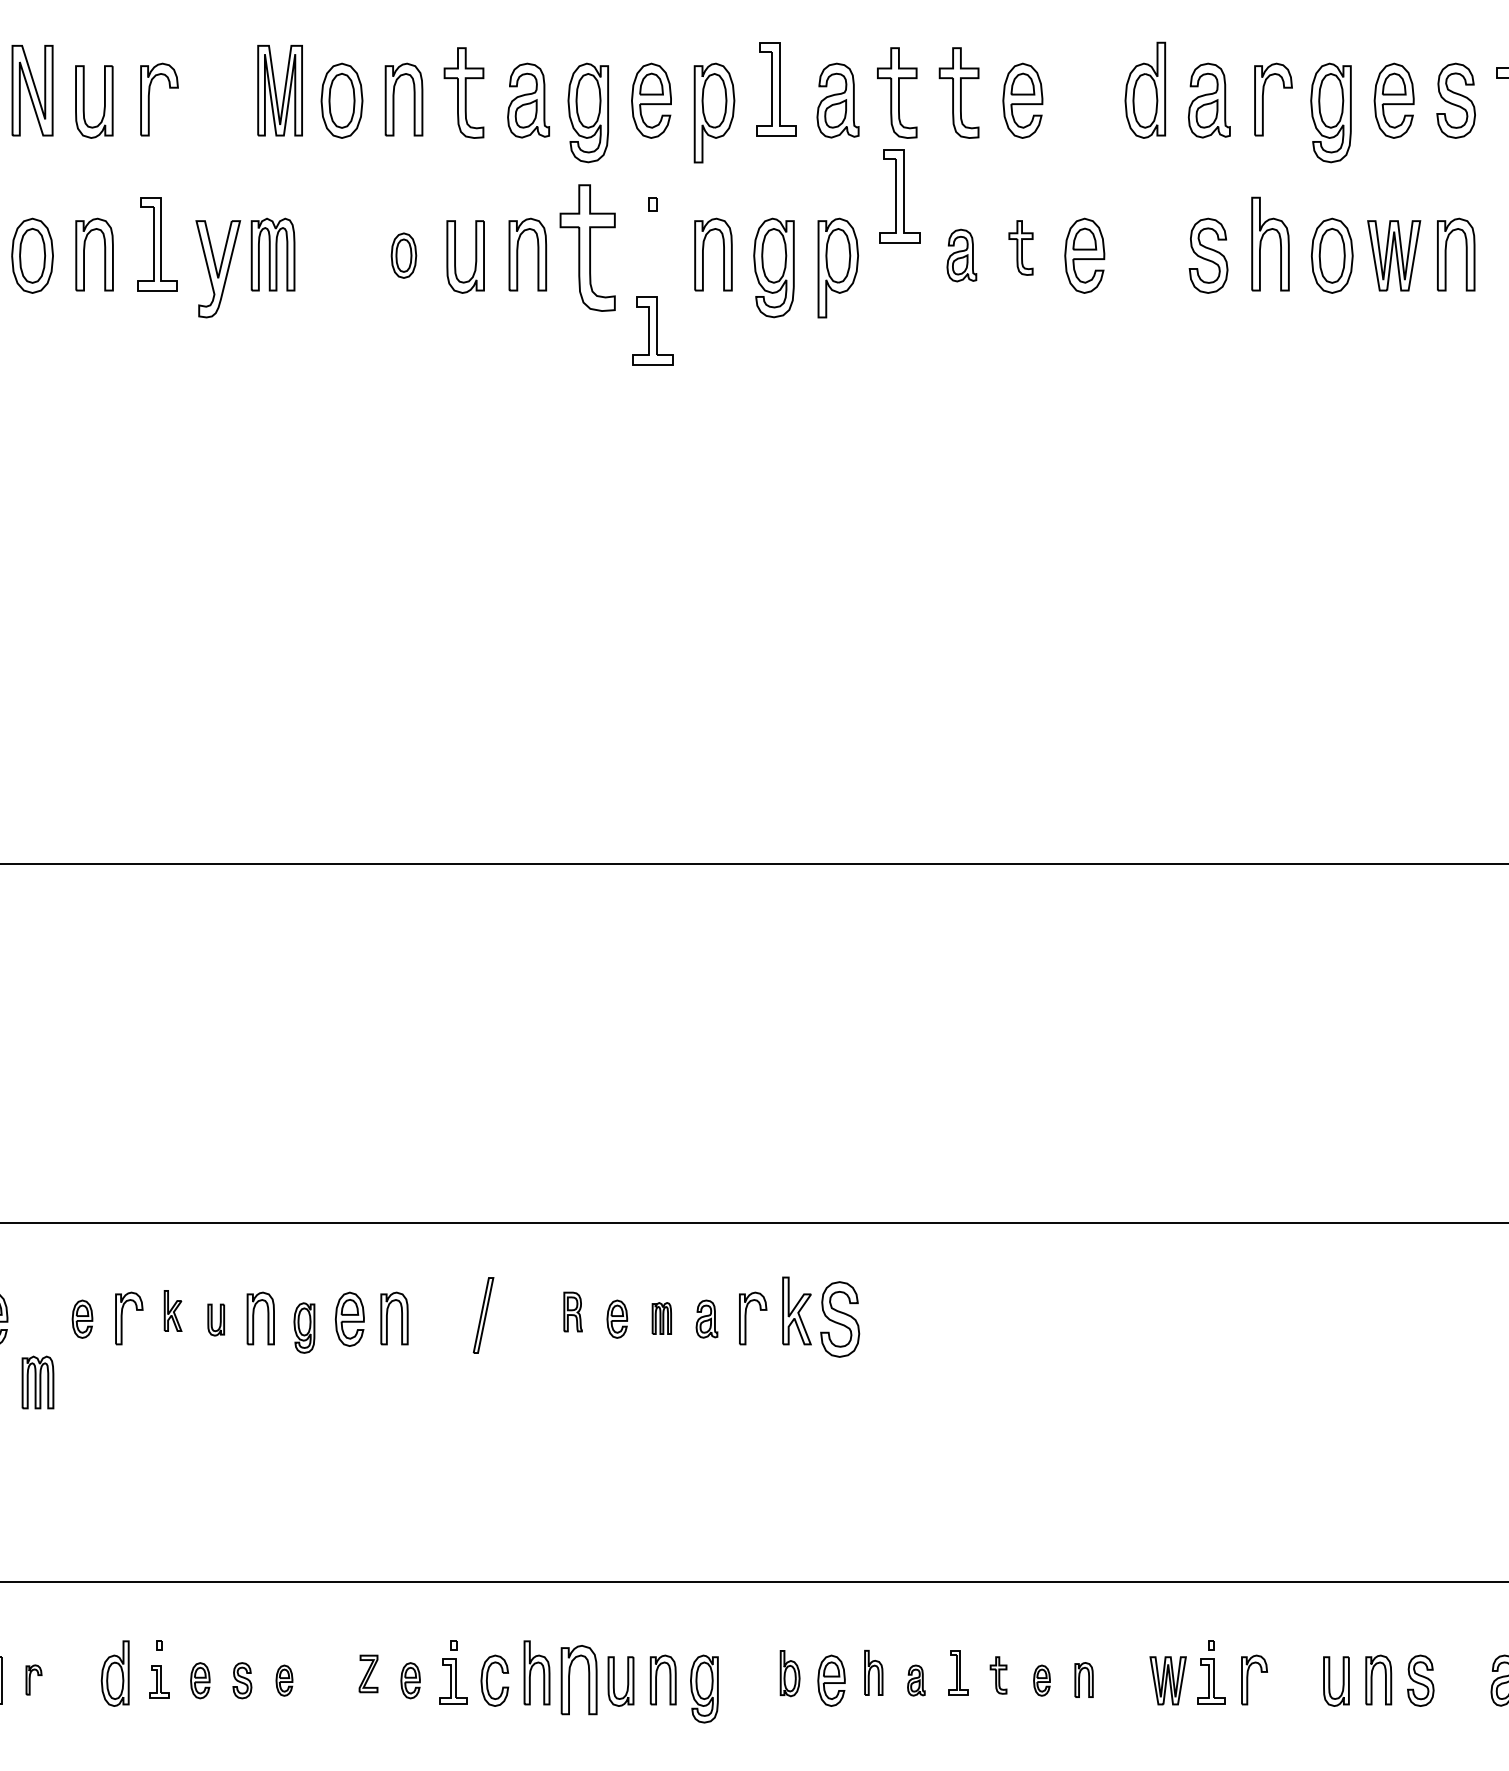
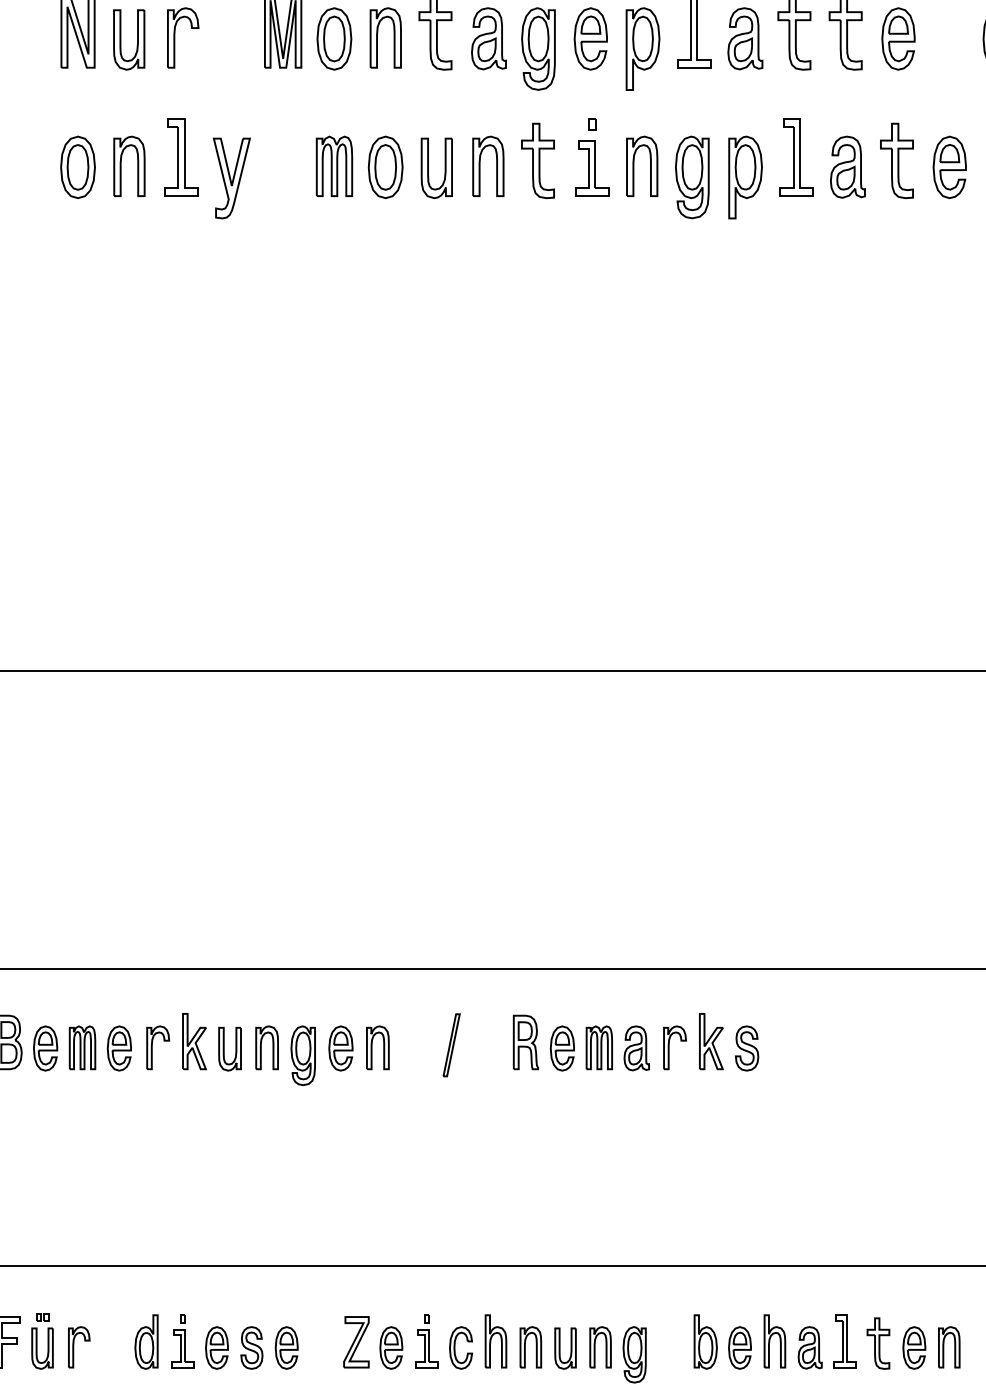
part: (899, 196) -> (796, 157), moved
part: (587, 247) -> (537, 160), size x0.71
part: (1020, 247) -> (896, 160), size x1.67
part: (272, 254) -> (333, 166), moved
part: (403, 255) -> (385, 167), size x1.67
part: (961, 255) -> (847, 167), size x1.43
part: (652, 330) -> (591, 167), moved
part: (172, 1310) -> (193, 1041), size x1.67
part: (572, 1311) -> (525, 1042), size x1.67
part: (82, 1318) -> (119, 1047), size x1.43
part: (617, 1318) -> (562, 1047), size x1.43
part: (661, 1318) -> (599, 1047), size x1.67
part: (706, 1318) -> (636, 1047), size x1.43
part: (839, 1318) -> (746, 1047), size x0.71
part: (216, 1319) -> (230, 1048), size x1.67
part: (304, 1327) -> (303, 1055), size x1.43
part: (37, 1382) -> (82, 1047), moved
part: (873, 1672) -> (774, 1341), size x1.43
part: (958, 1672) -> (845, 1341), size x1.43
part: (368, 1673) -> (356, 1341), size x1.67
part: (789, 1673) -> (705, 1341), size x1.43
part: (998, 1675) -> (878, 1343), size x1.67
part: (33, 1679) -> (78, 1346), size x1.67
part: (578, 1679) -> (530, 1346), size x0.71
part: (1083, 1679) -> (948, 1346), size x1.43
part: (200, 1680) -> (217, 1347), size x1.43
part: (242, 1680) -> (251, 1347), size x1.43
part: (284, 1680) -> (286, 1347), size x1.67
part: (410, 1680) -> (391, 1347), size x1.43
part: (916, 1680) -> (810, 1347), size x1.67
part: (1041, 1680) -> (913, 1347), size x1.67
part: (159, 1681) -> (183, 1348), size x1.43

